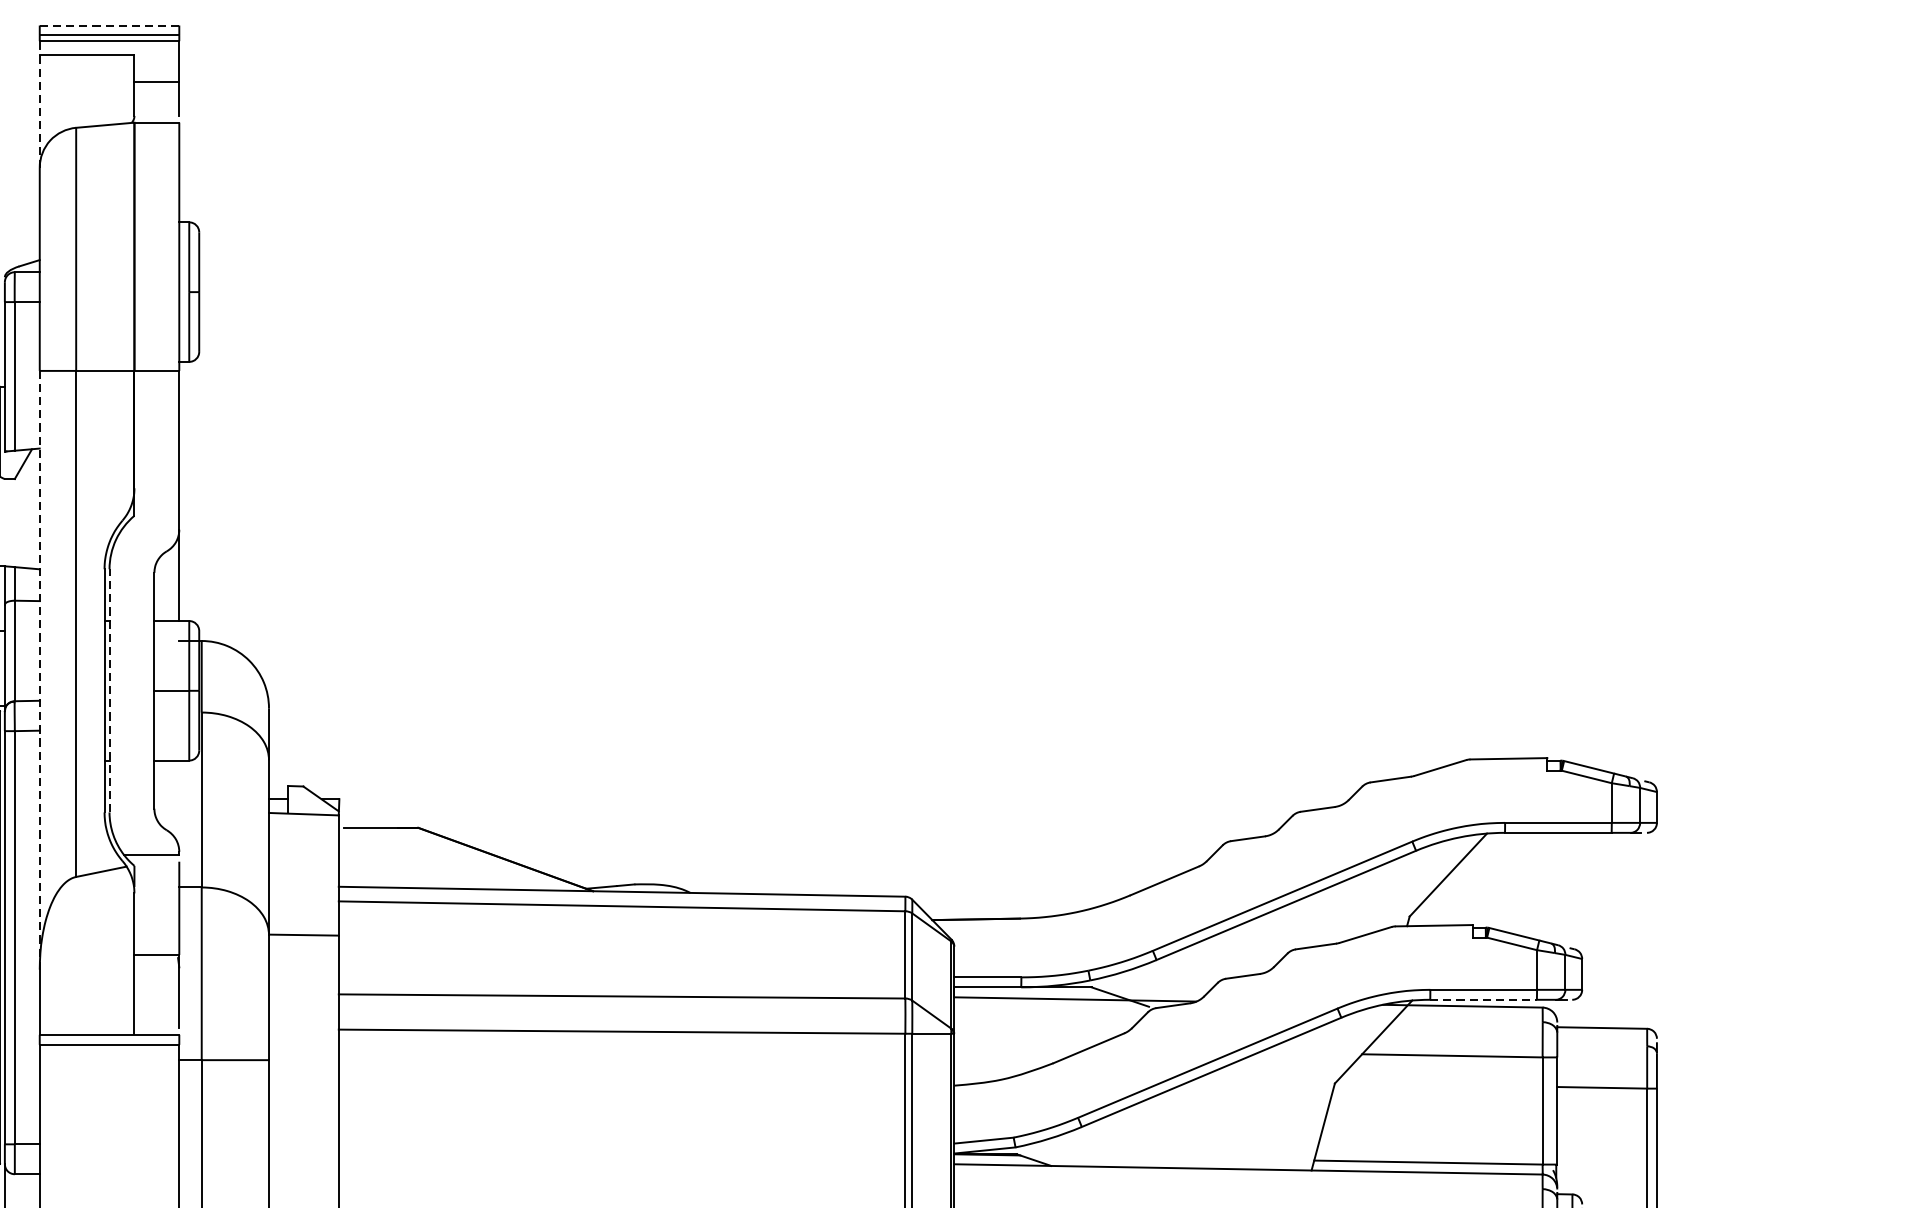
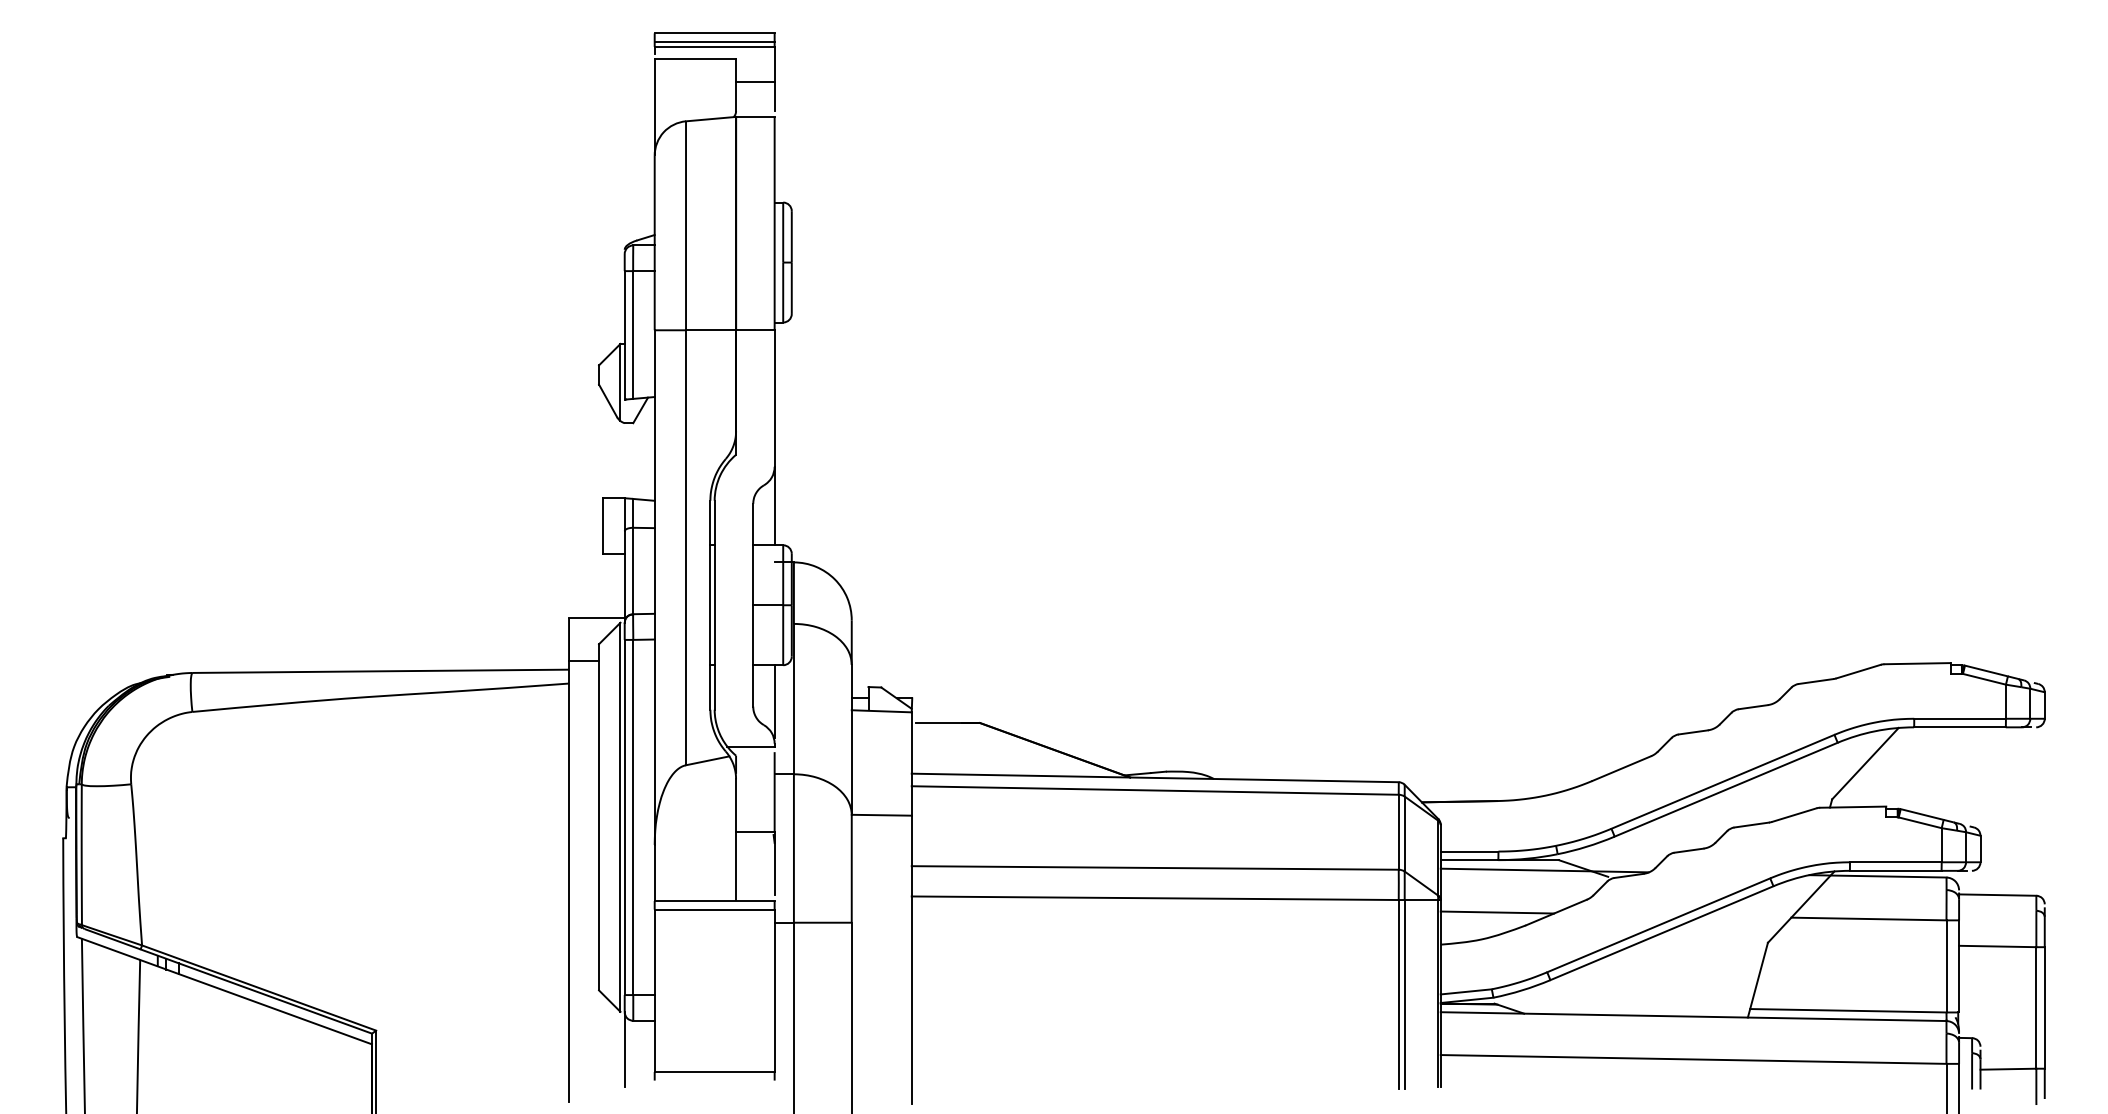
line: (109, 25) -> (714, 33), dashed -> solid
line: (39, 111) -> (654, 107), dashed -> solid
line: (39, 671) -> (654, 588), dashed -> solid
line: (109, 691) -> (714, 605), dashed -> solid
line: (179, 802) -> (774, 701), added
line: (1483, 999) -> (1895, 870), dashed -> solid
line: (1020, 1048) -> (1497, 912), added

